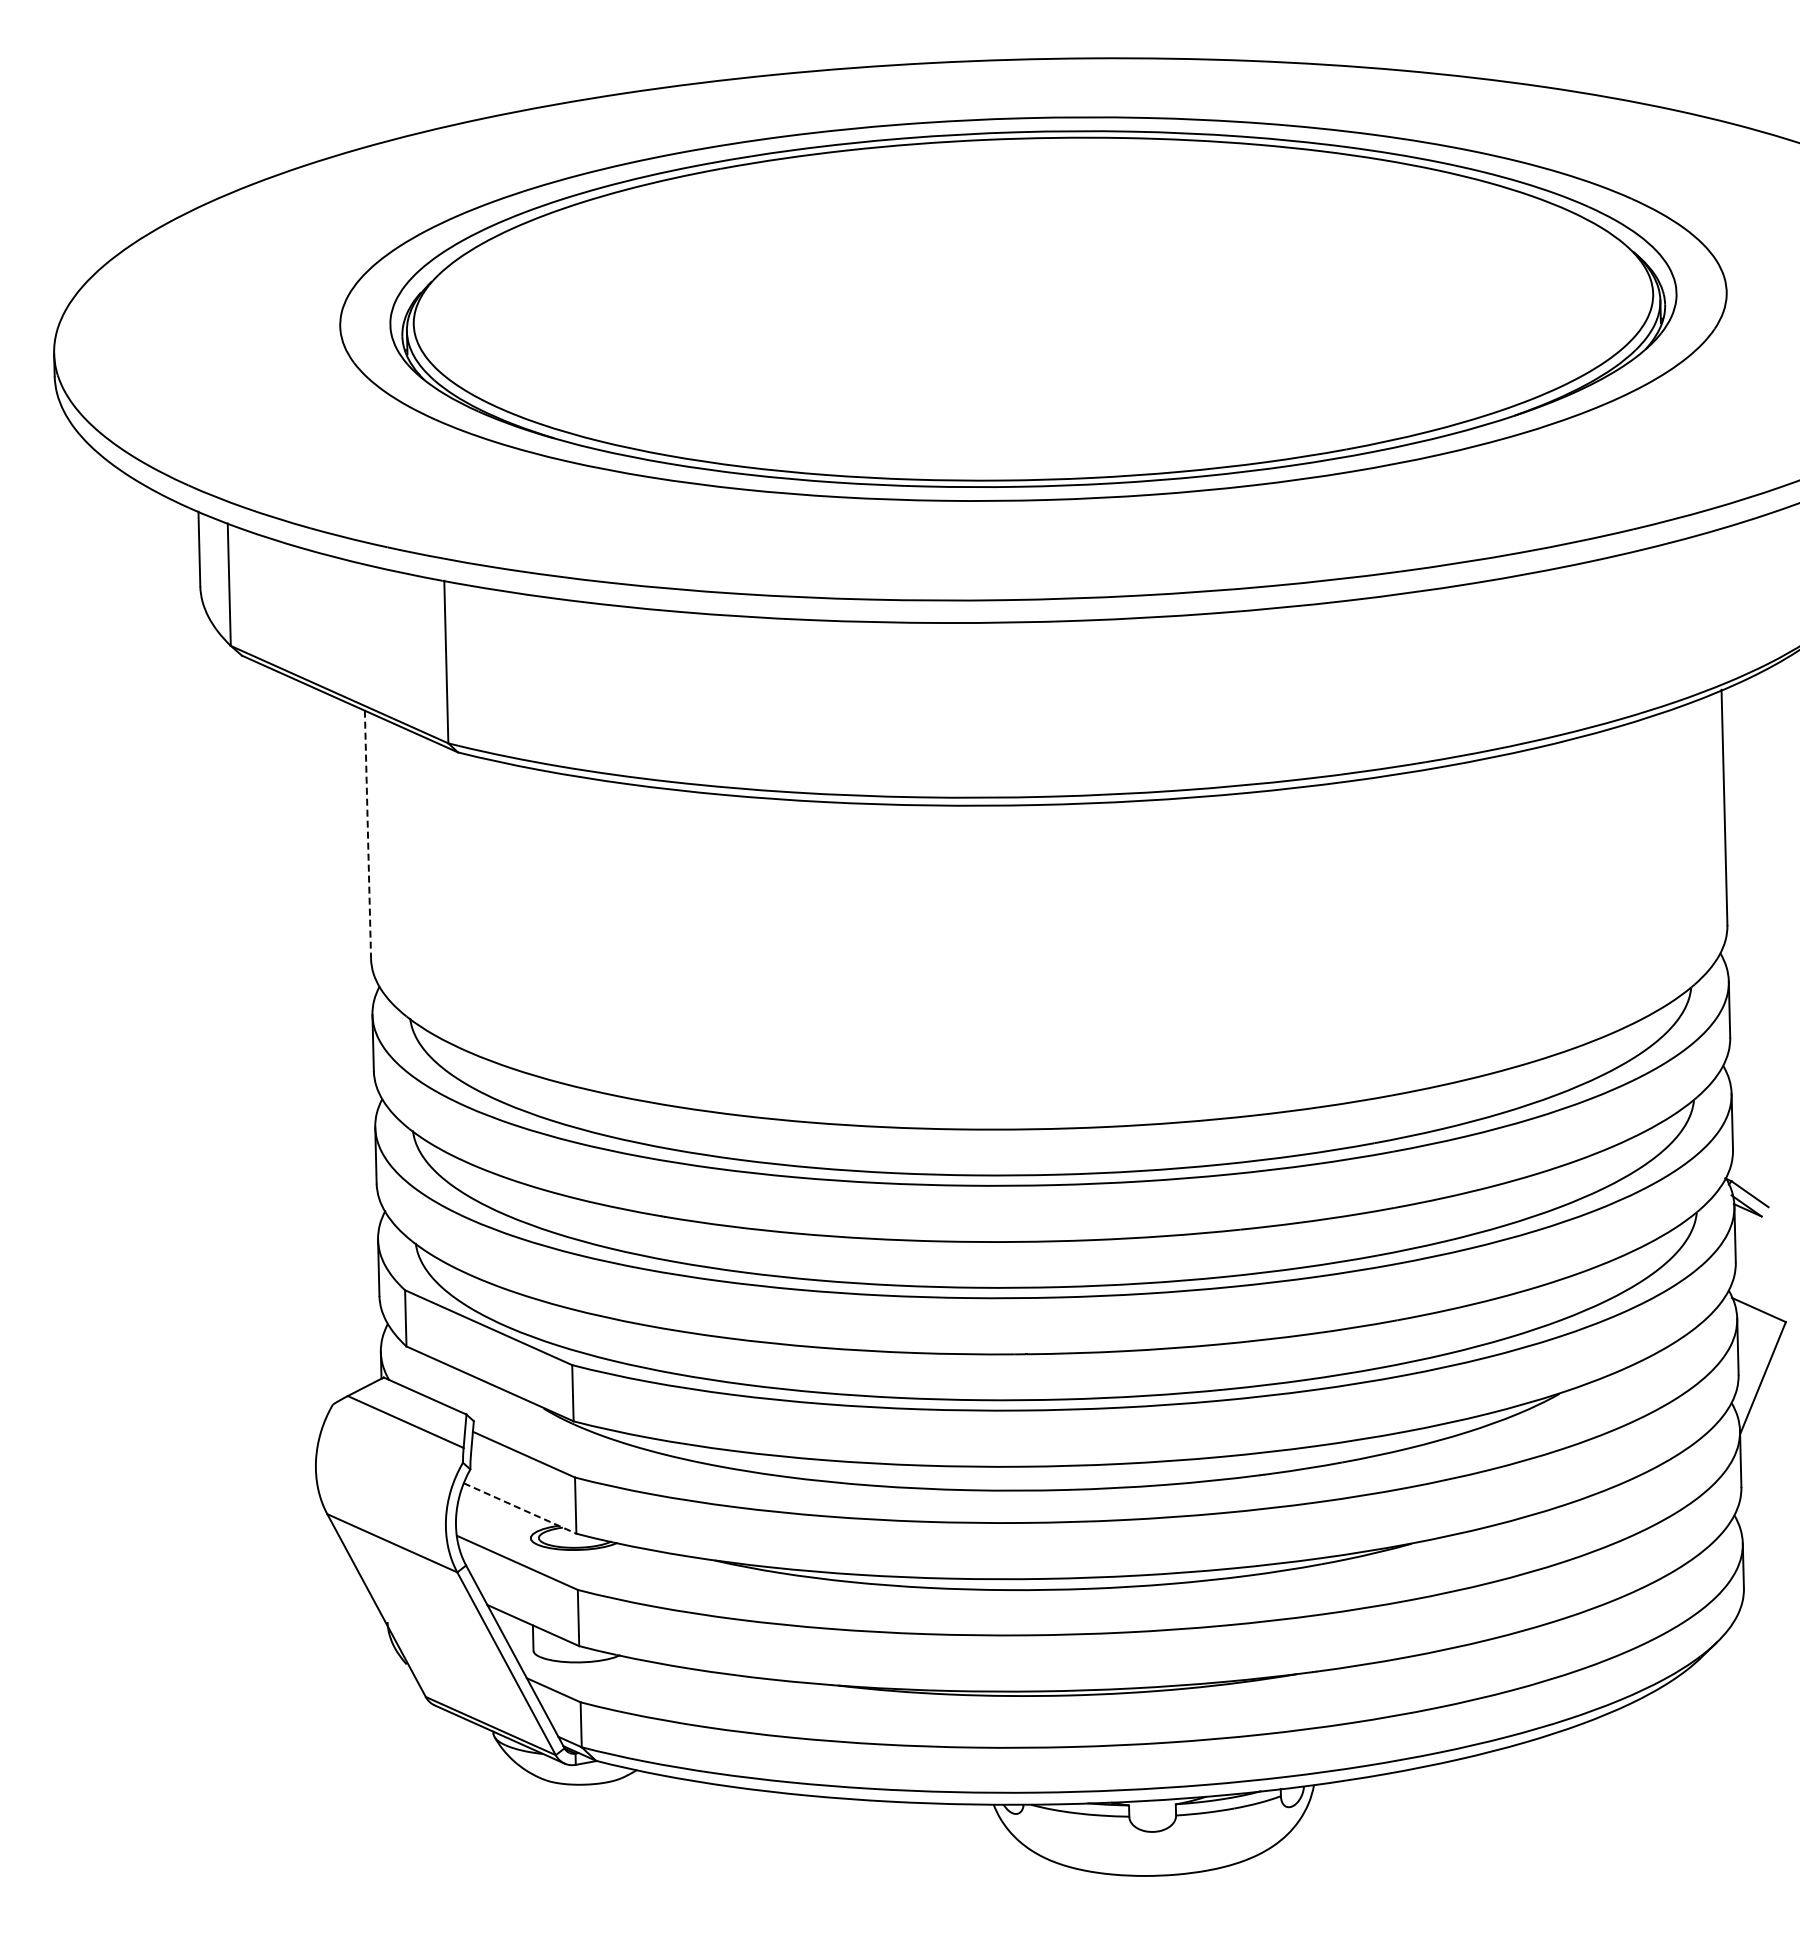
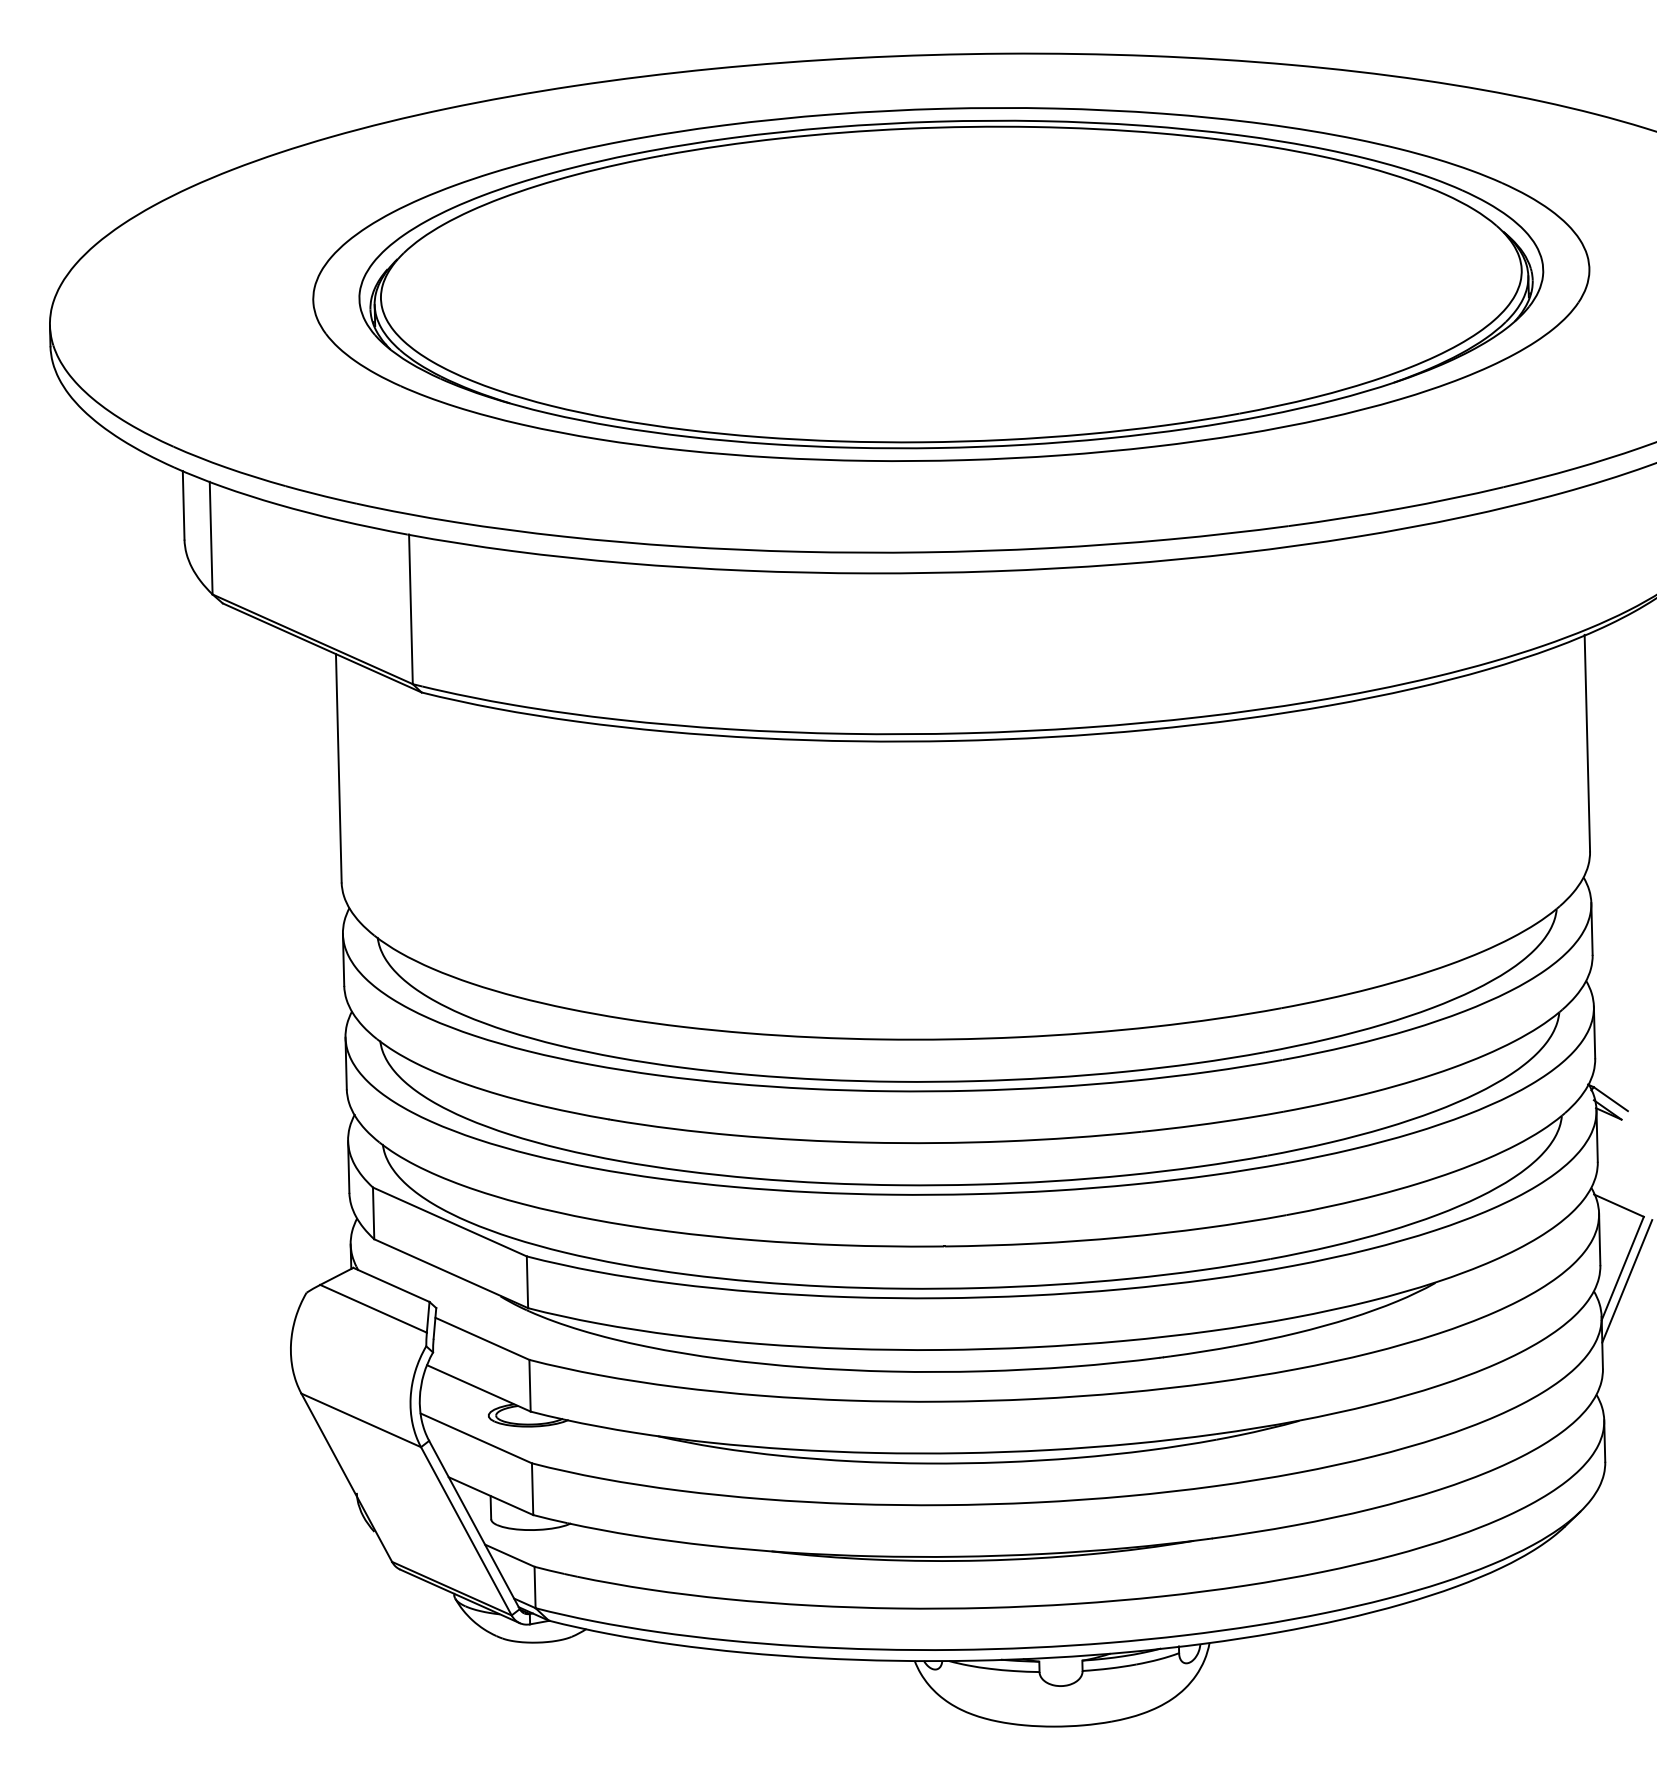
line: (367, 835) -> (338, 768), dashed -> solid
line: (1767, 1391) -> (1626, 1280), added
line: (520, 1508) -> (479, 1388), dashed -> solid

